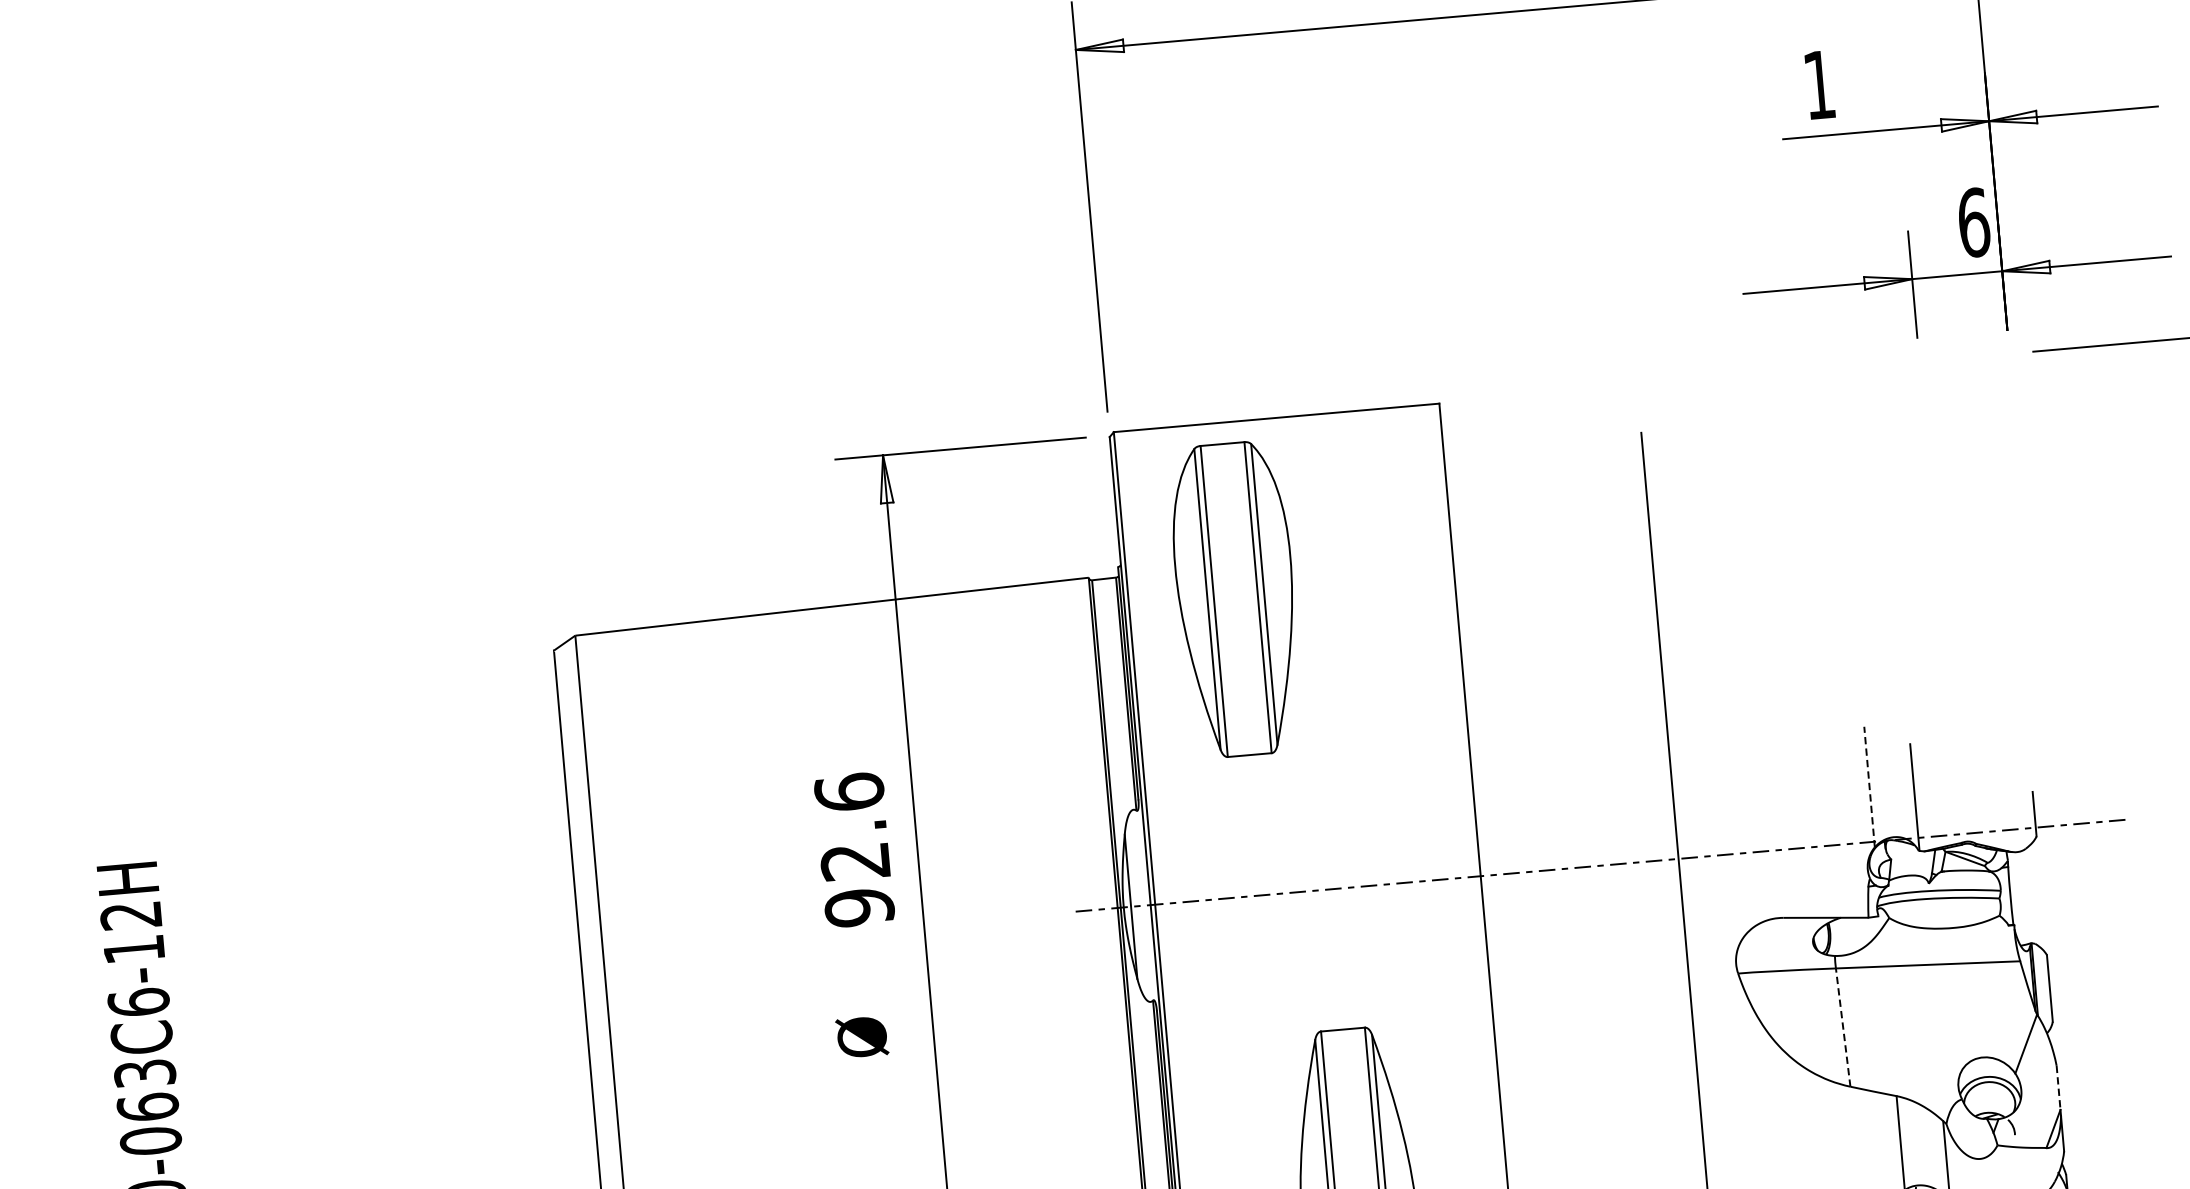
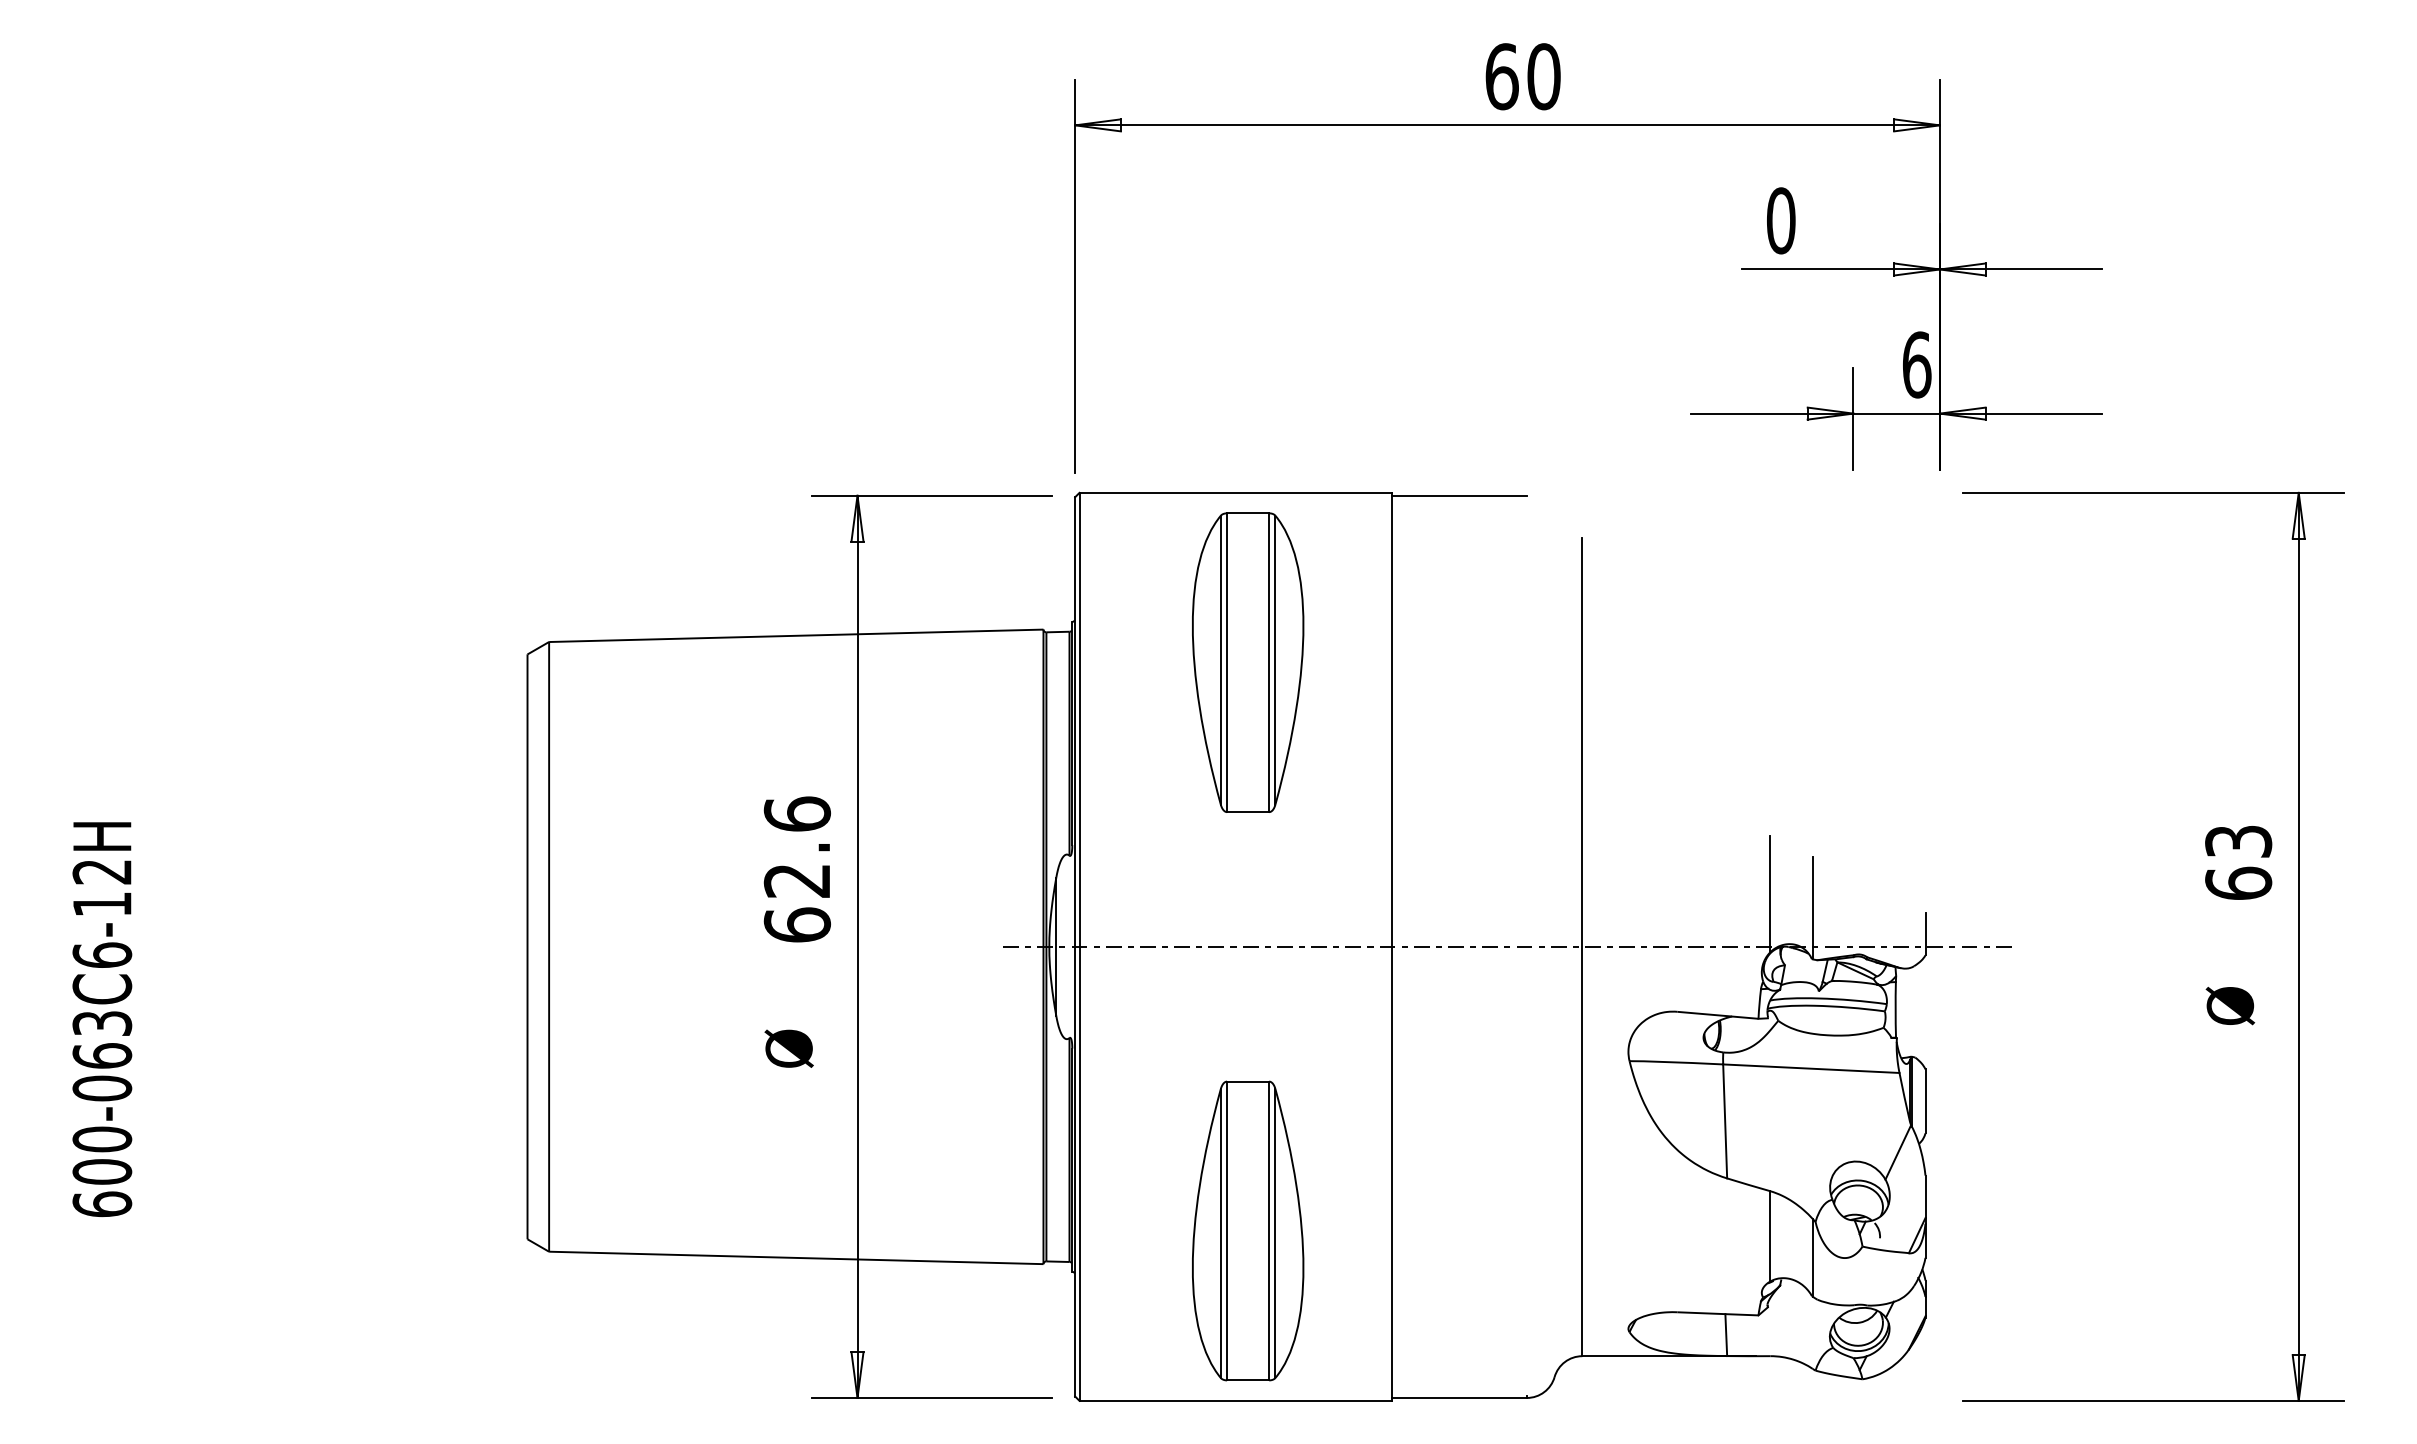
text: (1819, 84) -> (1781, 220), 1 -> 0
line: (1509, 400) -> (1459, 495), added
part: (1236, 599) -> (1248, 662), moved
line: (1869, 787) -> (1770, 894), dashed -> solid
text: (859, 907) -> (797, 924), 92.6 -> 62.6
line: (1843, 1026) -> (1725, 1120), dashed -> solid
line: (2058, 1088) -> (1925, 1197), dashed -> solid

